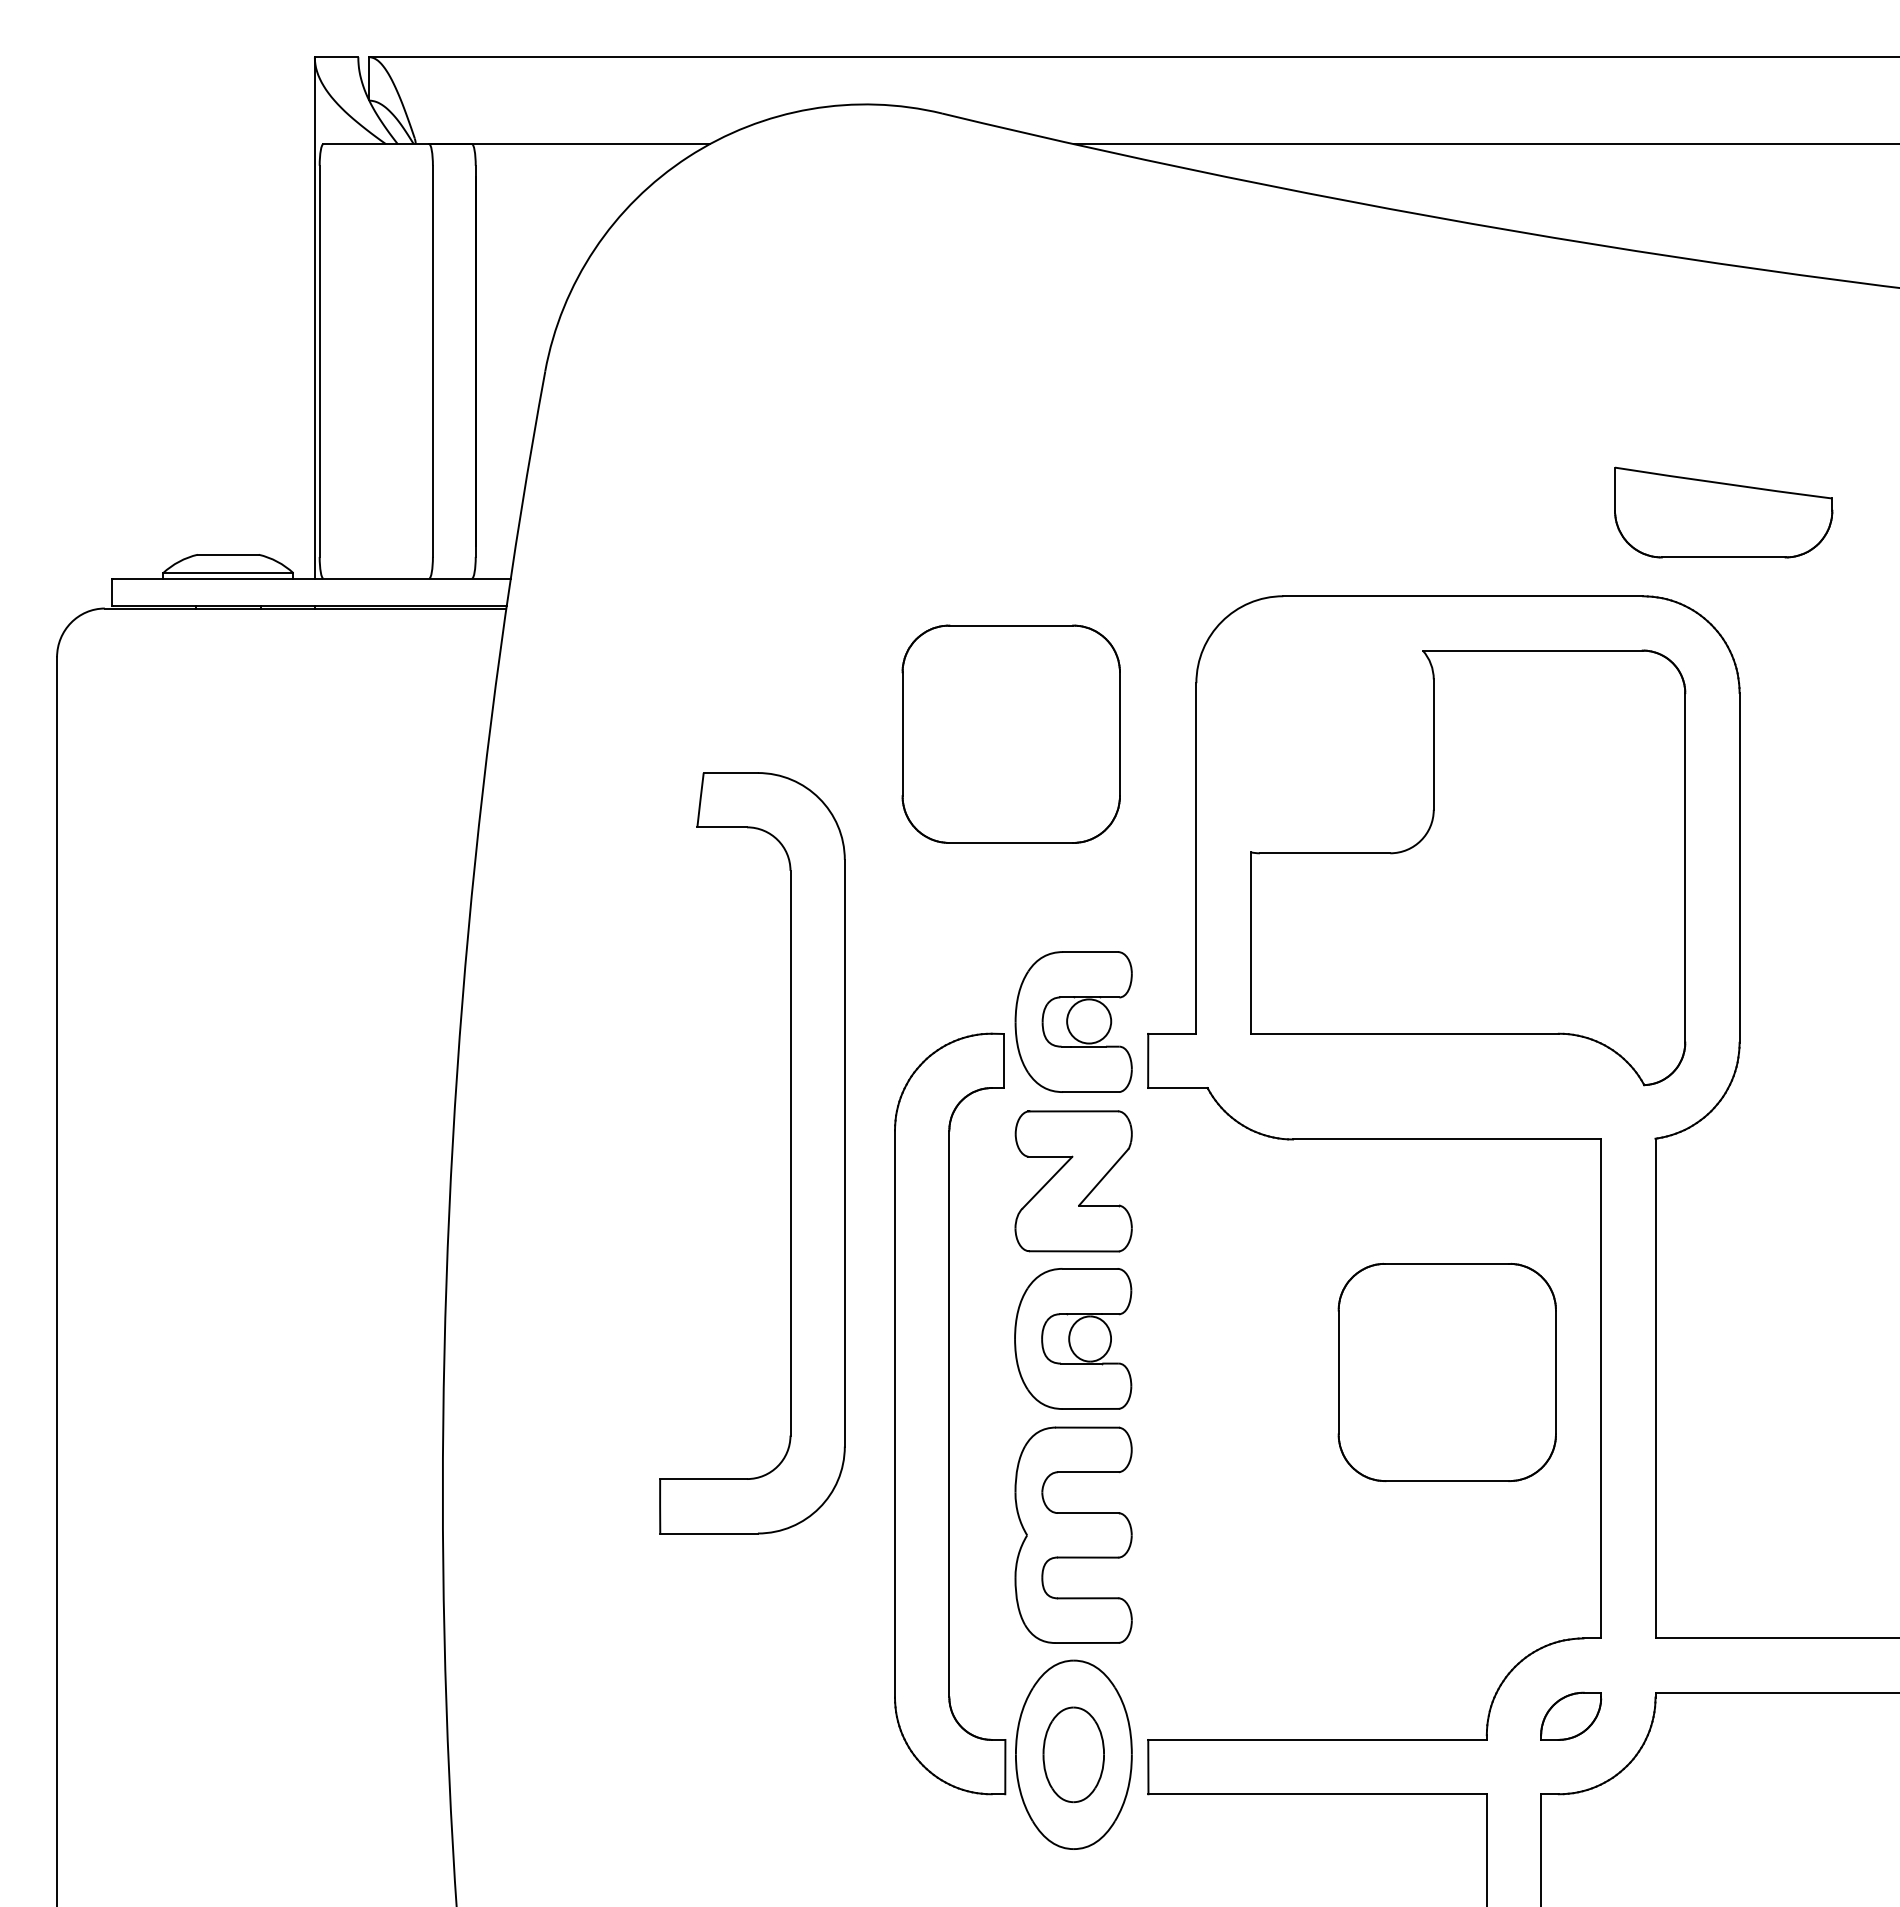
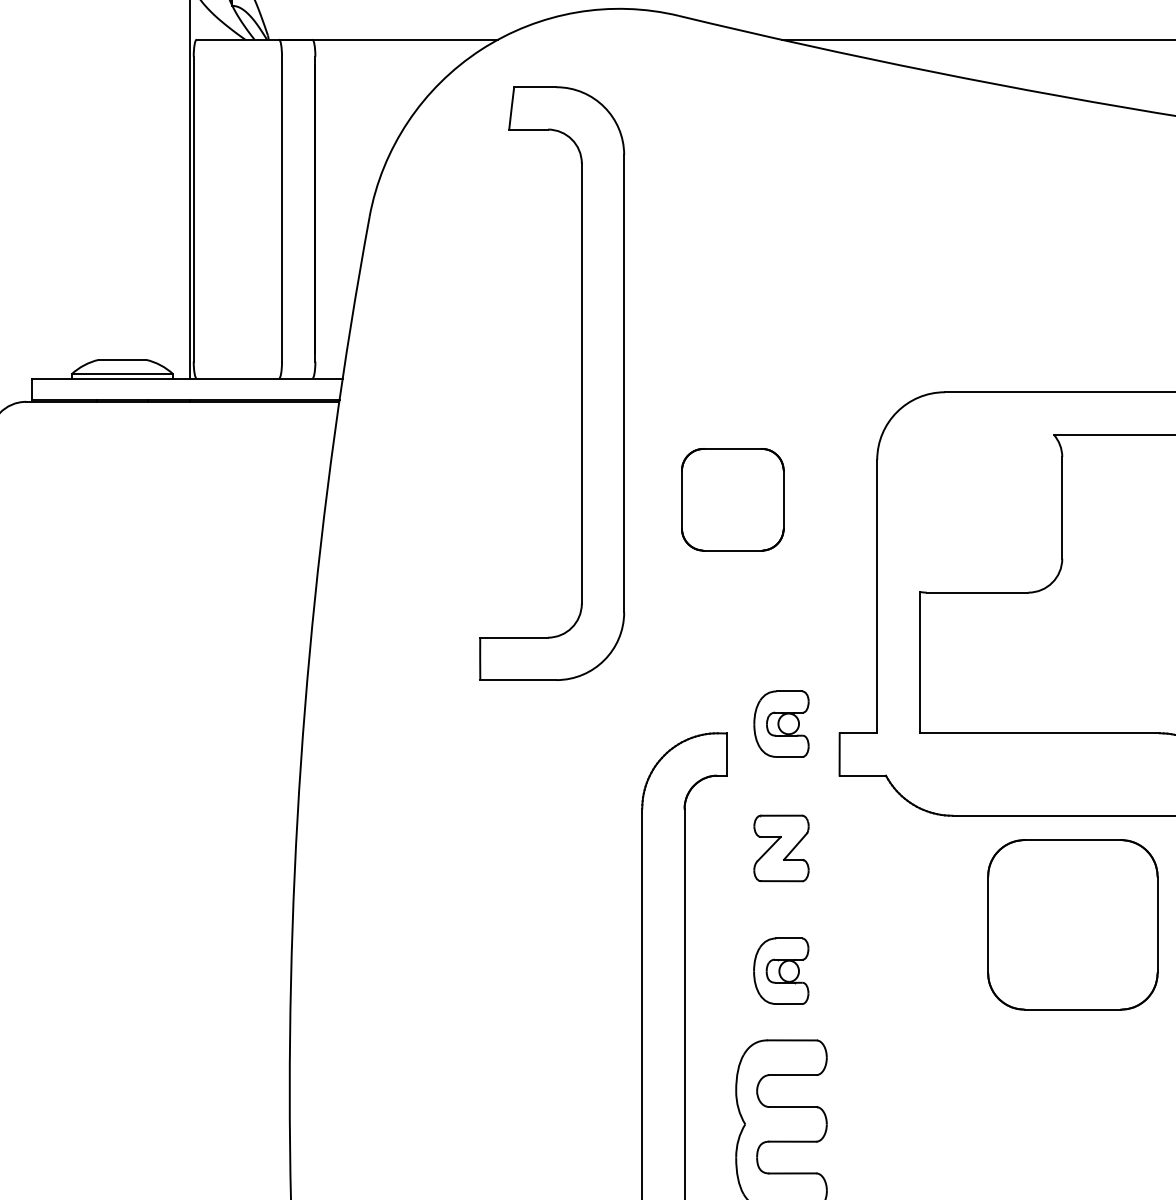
part: (1010, 733) -> (732, 499), size x0.6
part: (1073, 1021) -> (781, 723), size x0.6
part: (790, 1153) -> (581, 383), moved
part: (1073, 1181) -> (781, 848), size x0.6
part: (1073, 1338) -> (781, 970), size x0.6
part: (1446, 1371) -> (1072, 924), moved

